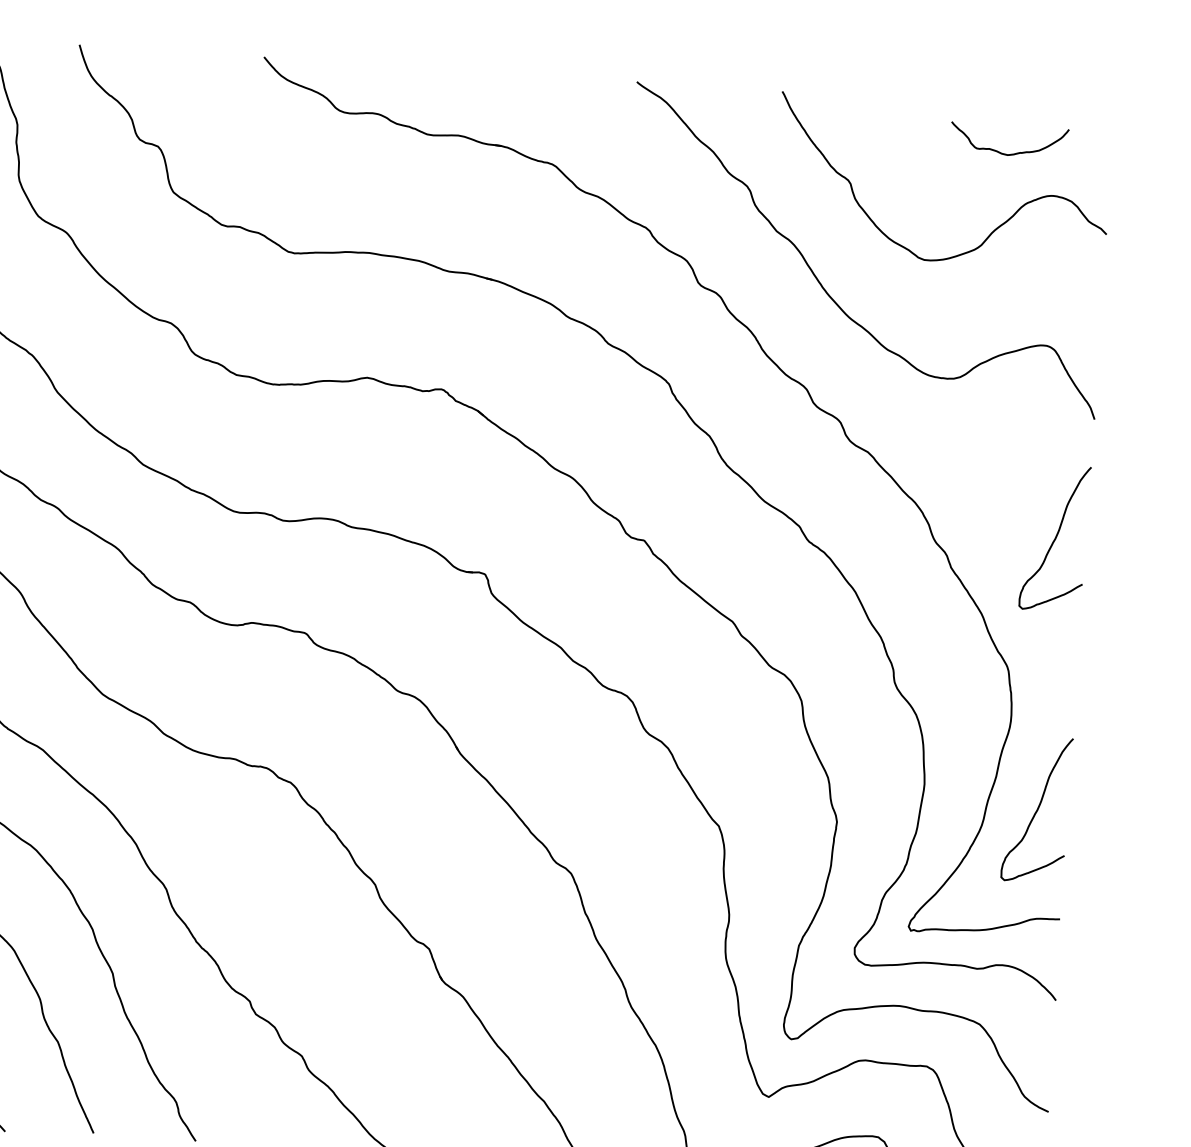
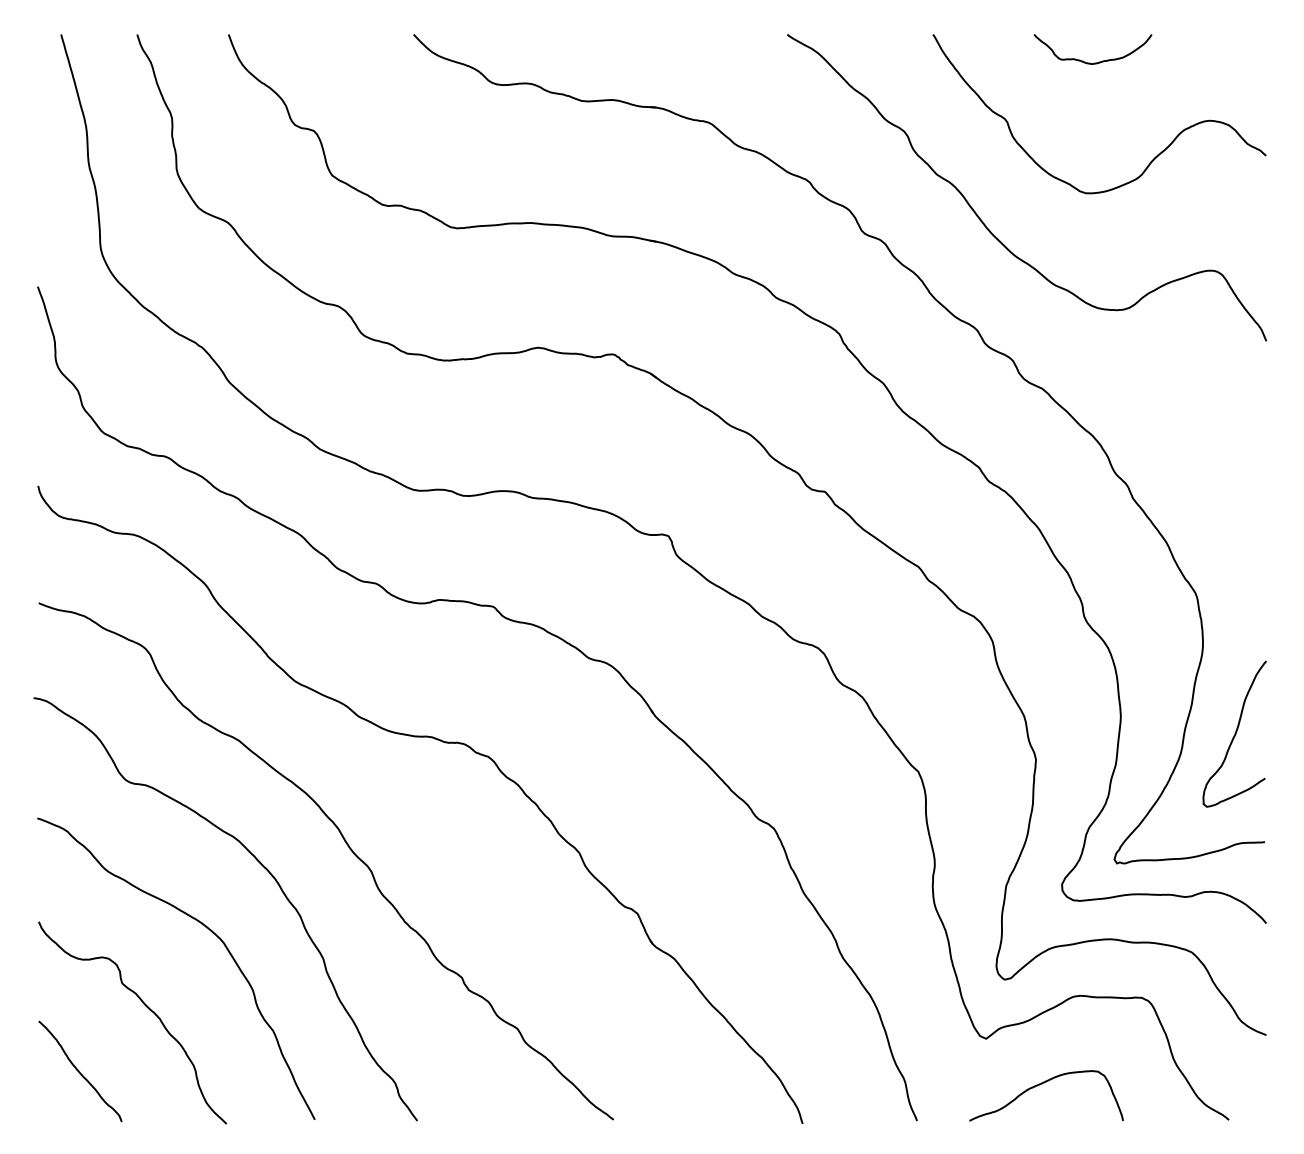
curve: (1006, 153) -> (1090, 62), moved
curve: (1054, 537) -> (1234, 461), removed

